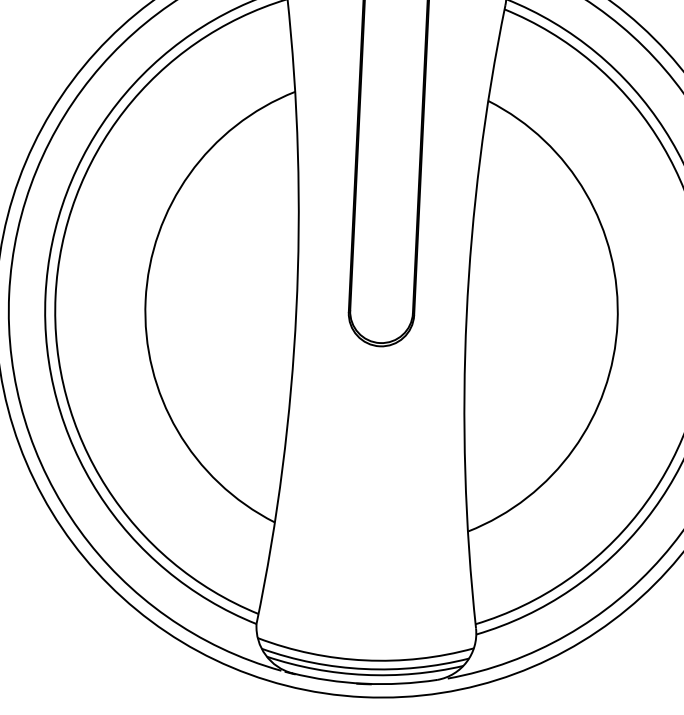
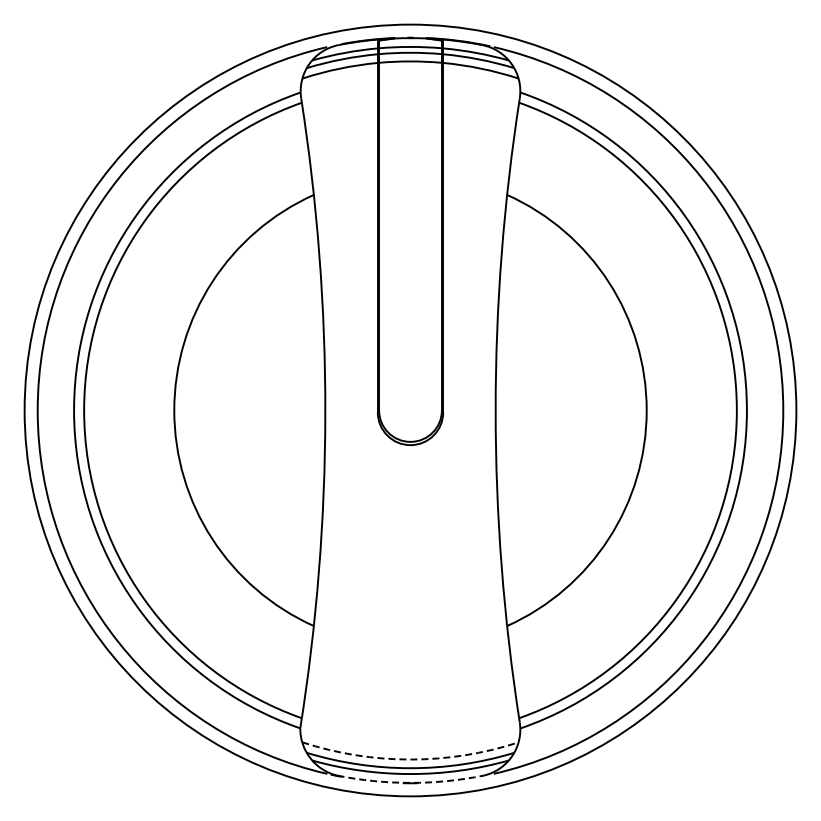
arc: (365, 660) -> (410, 759), solid -> dashed
arc: (364, 683) -> (410, 782), solid -> dashed

